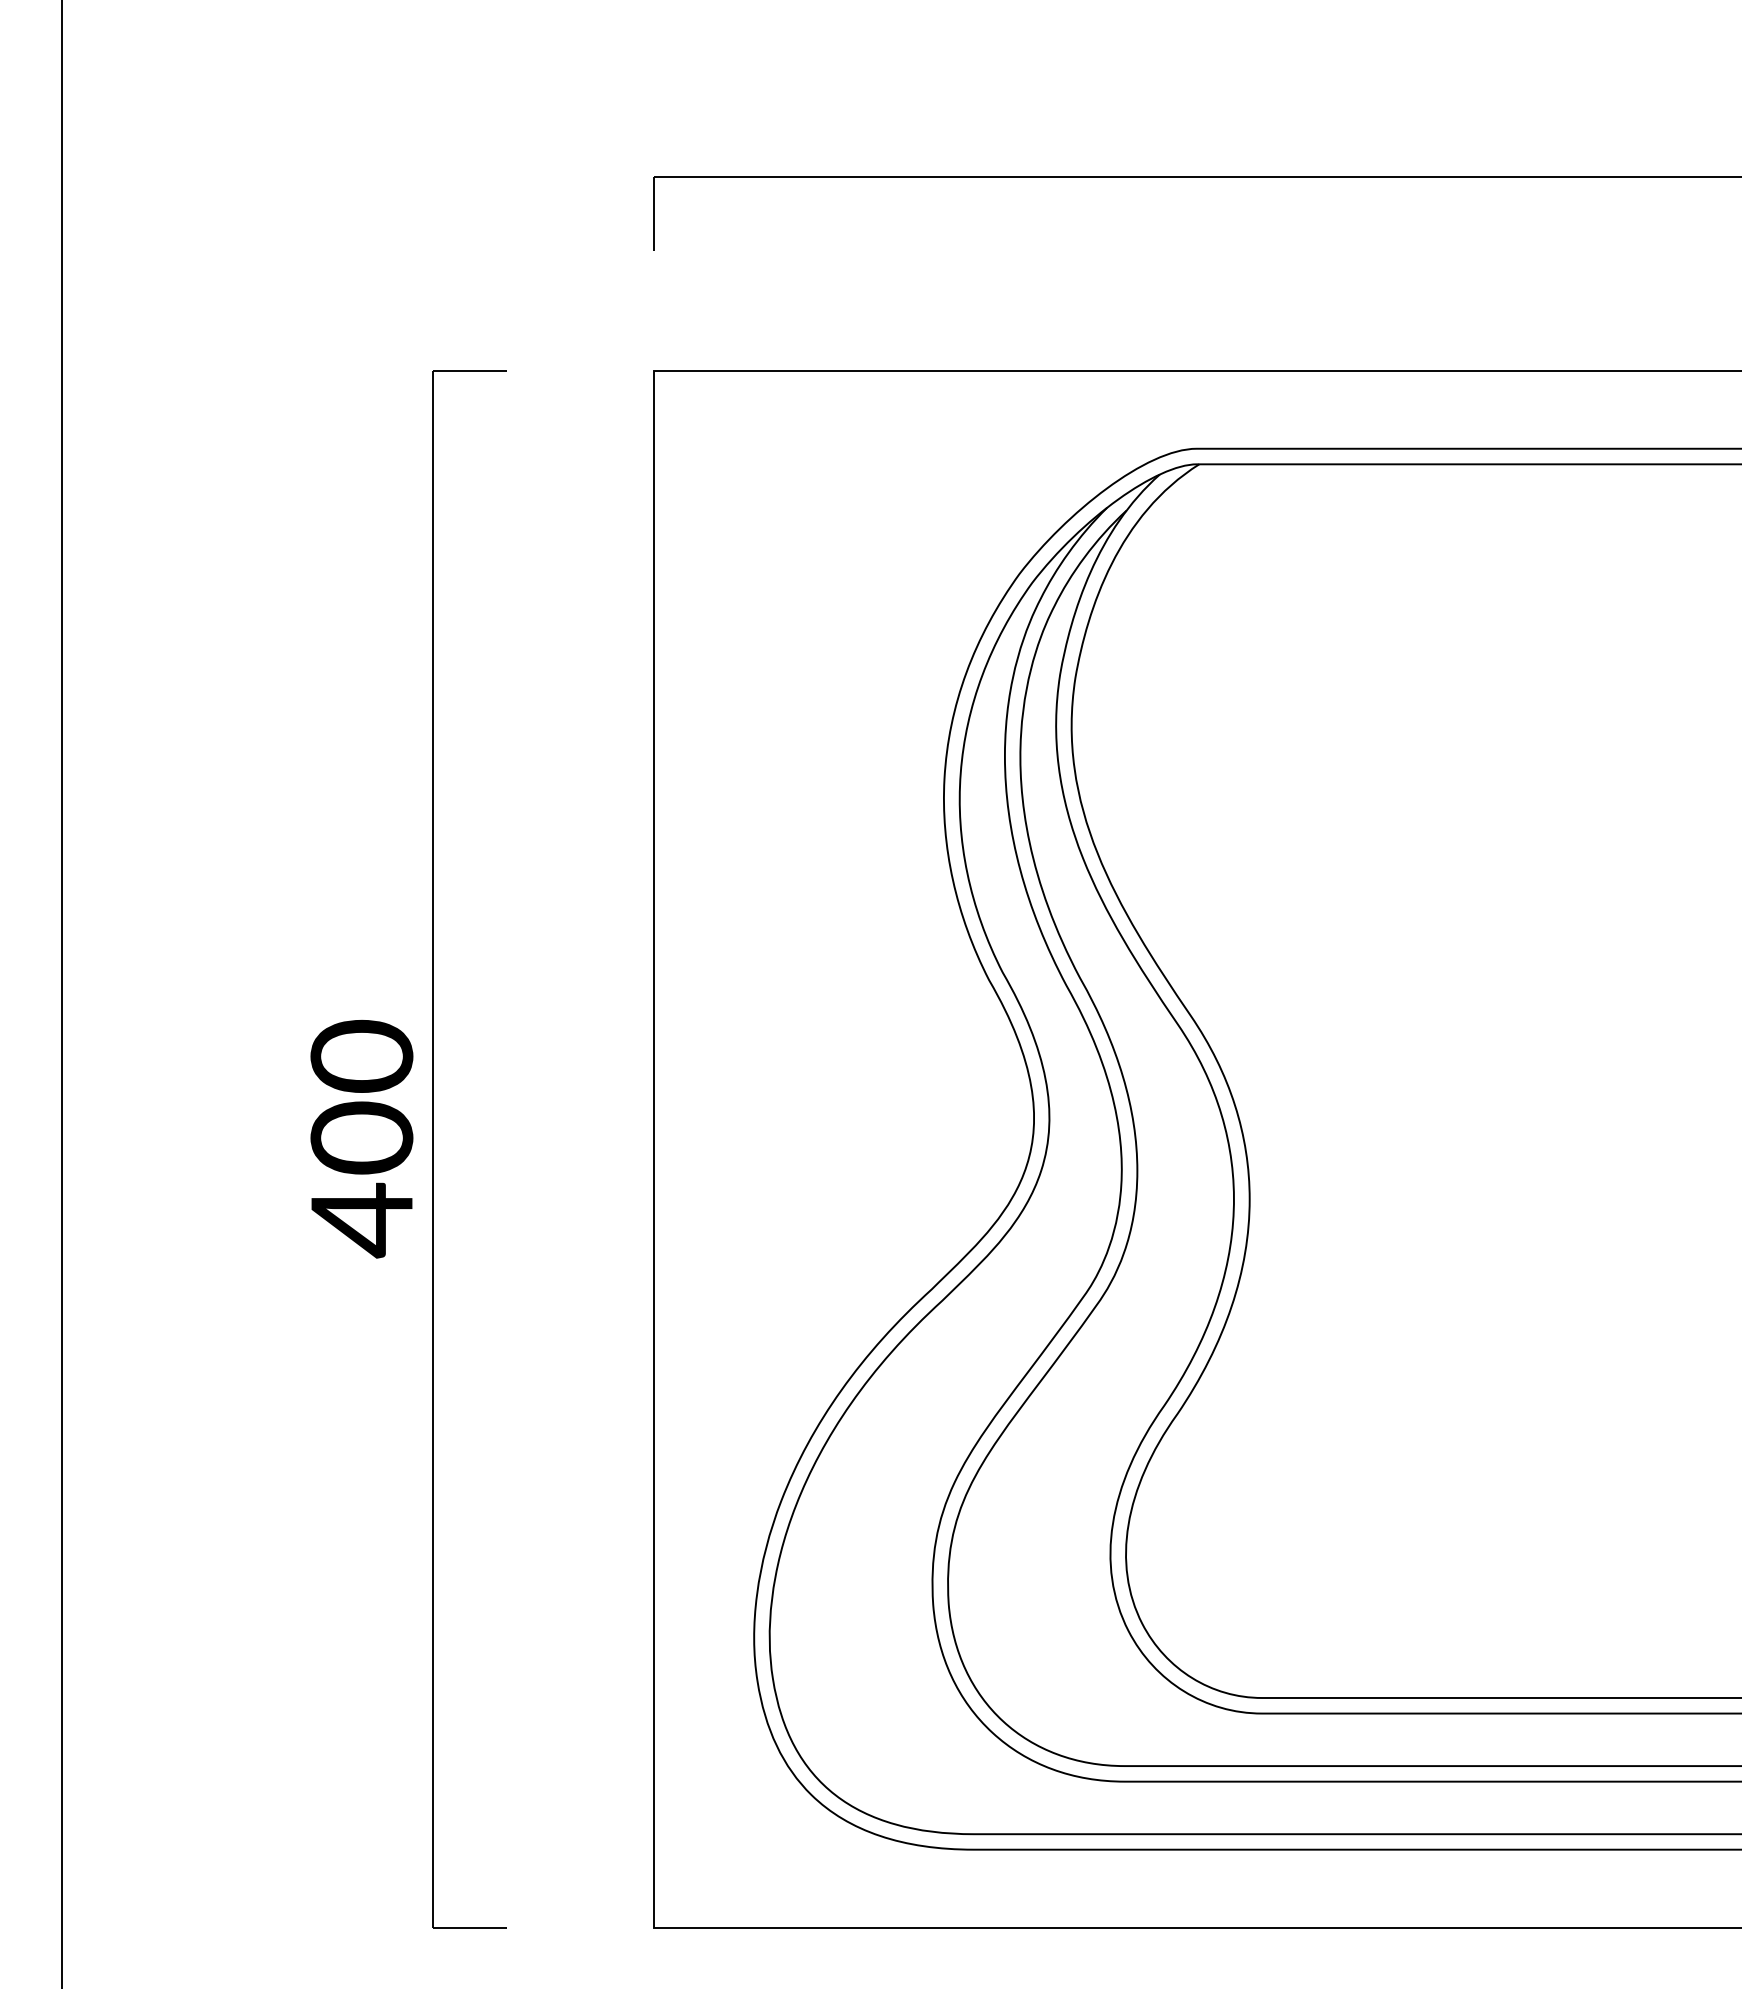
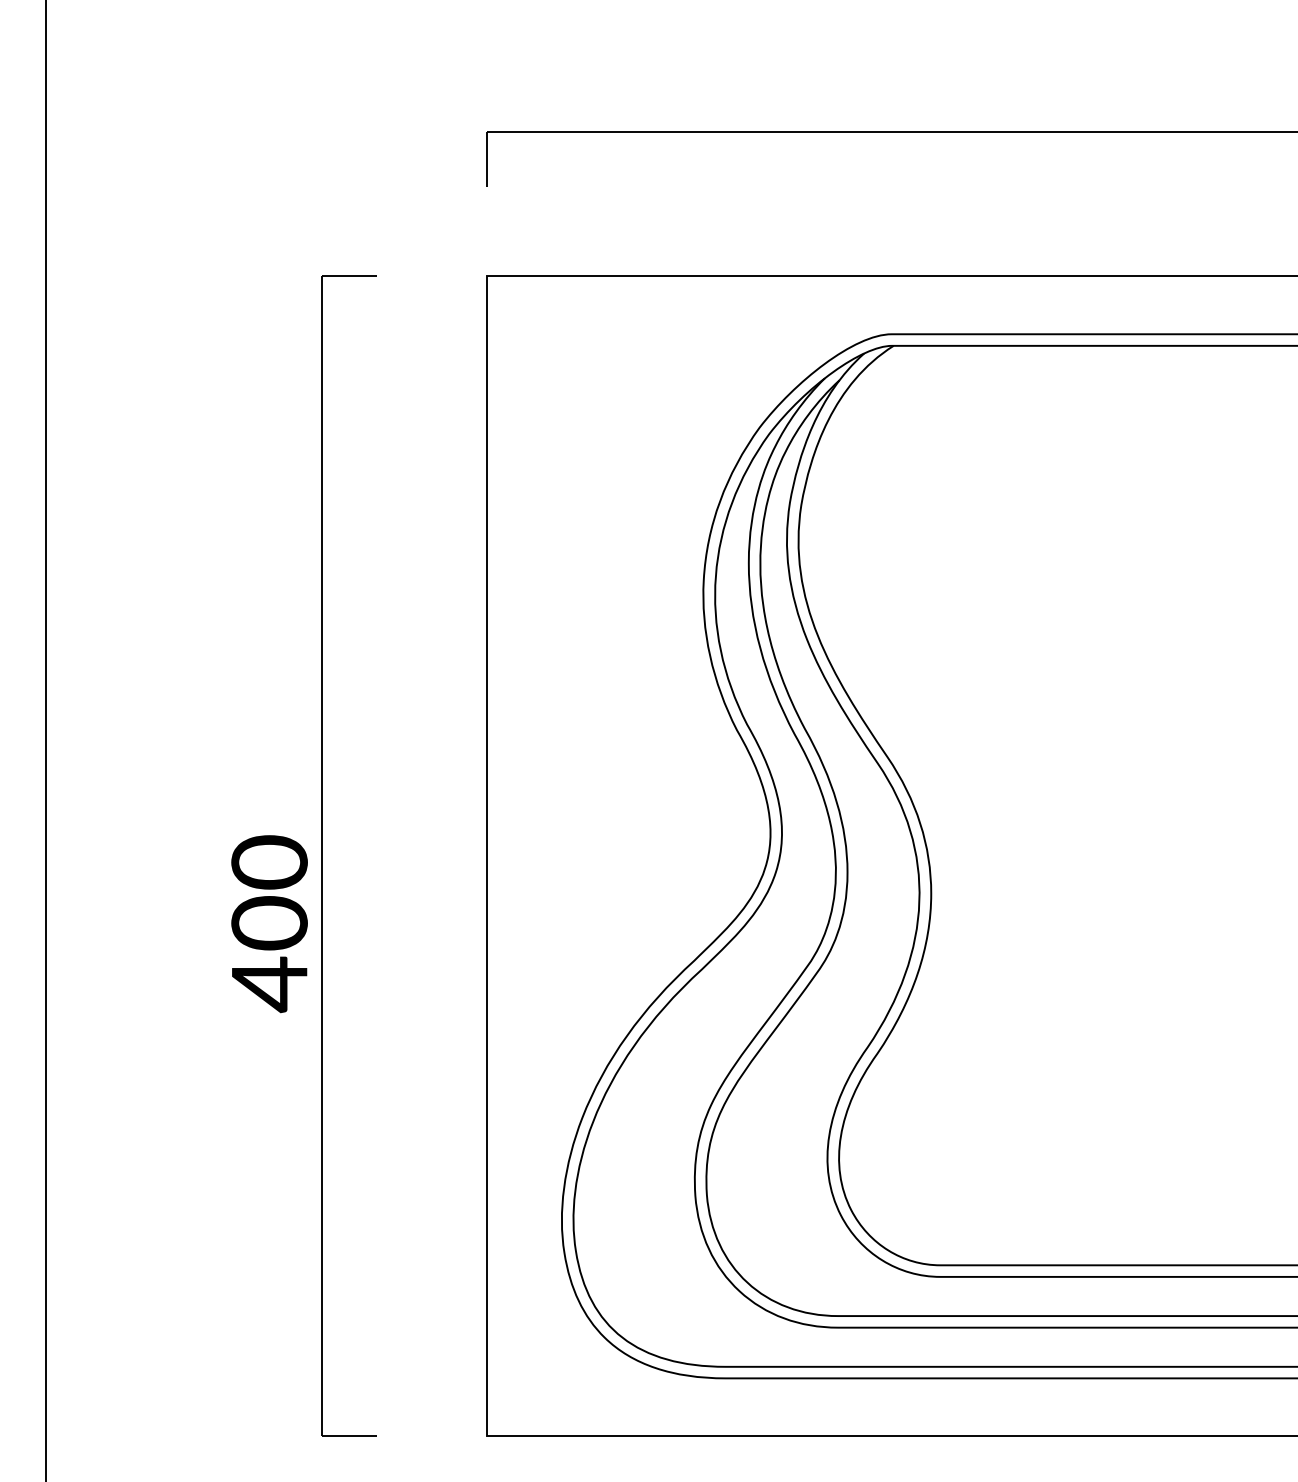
text: (361, 1139) -> (269, 924), moved

